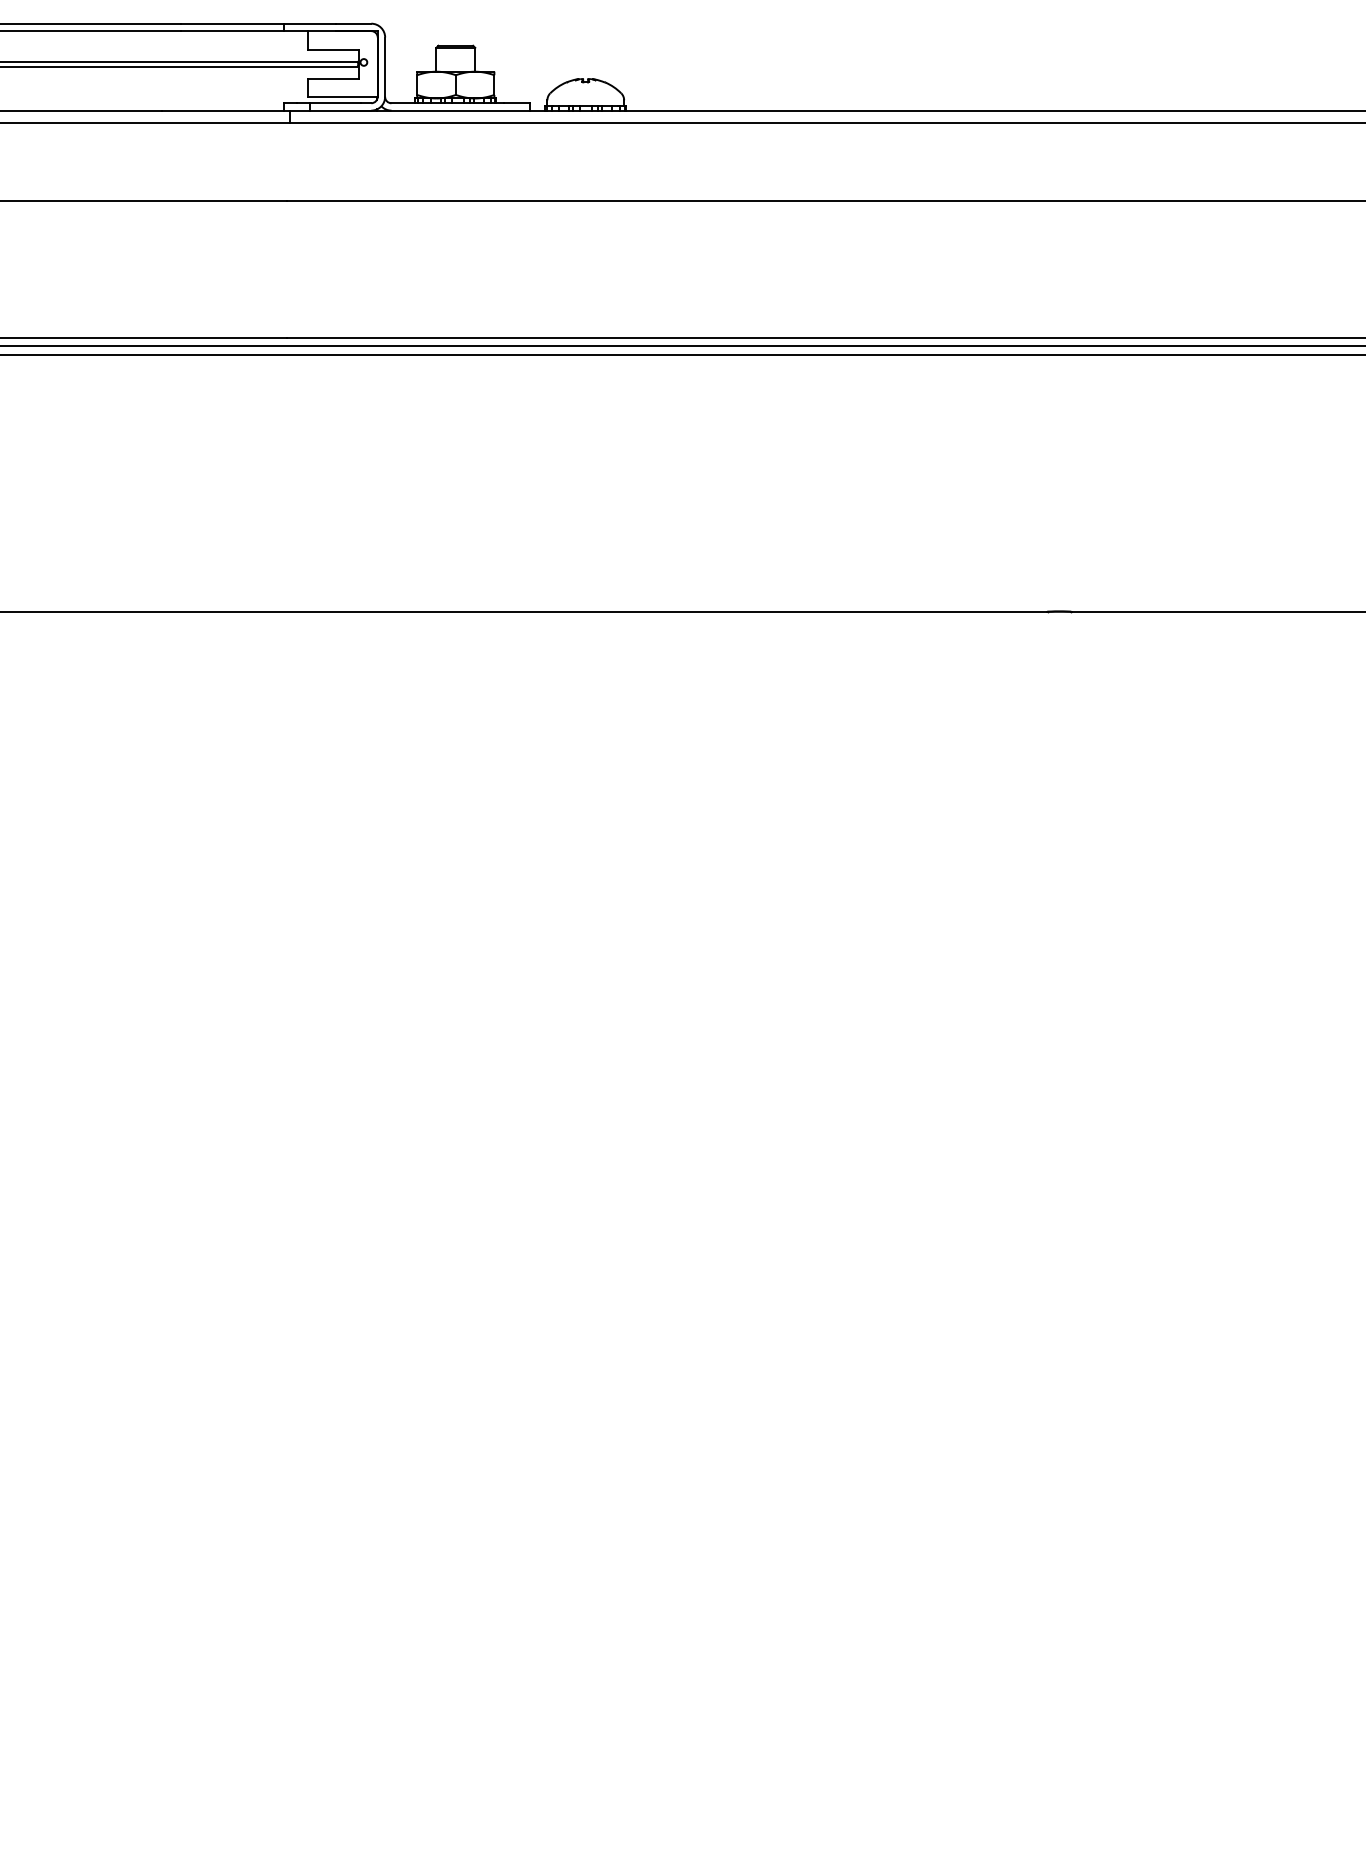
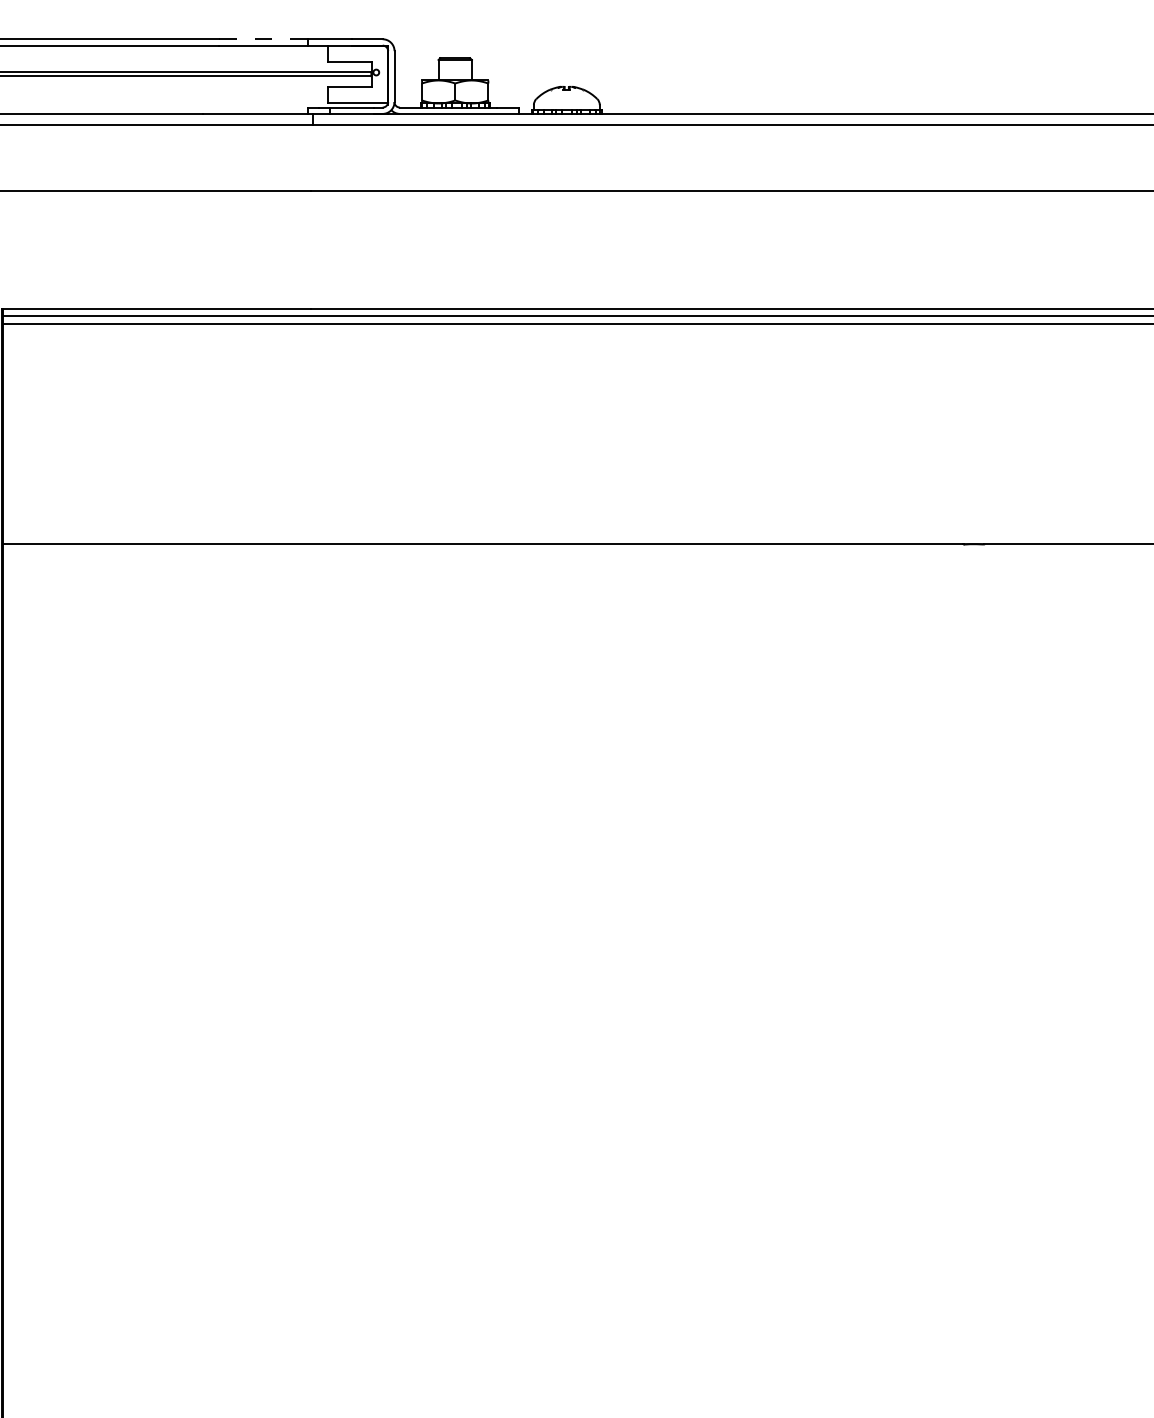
line: (232, 23) -> (263, 39), solid -> dashed

